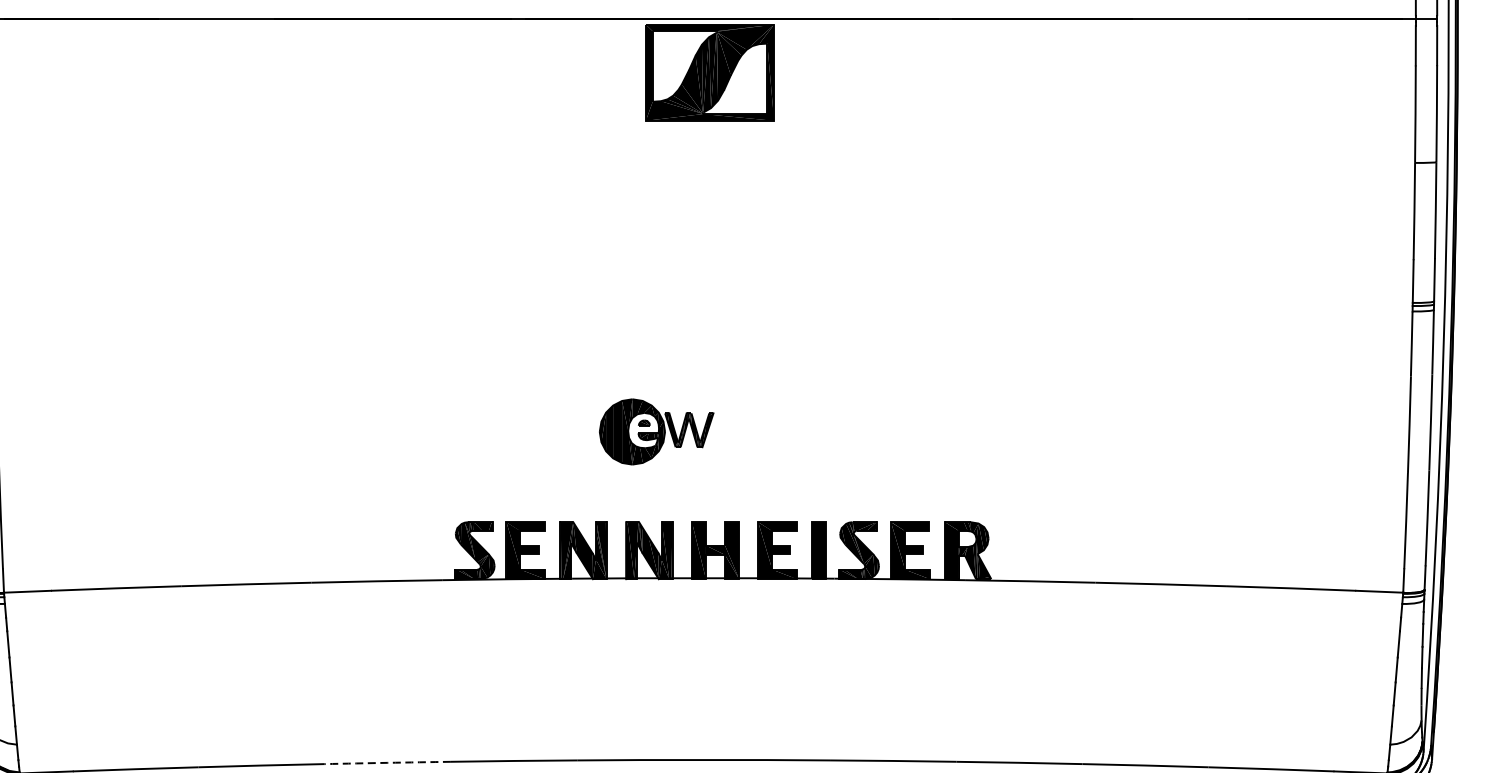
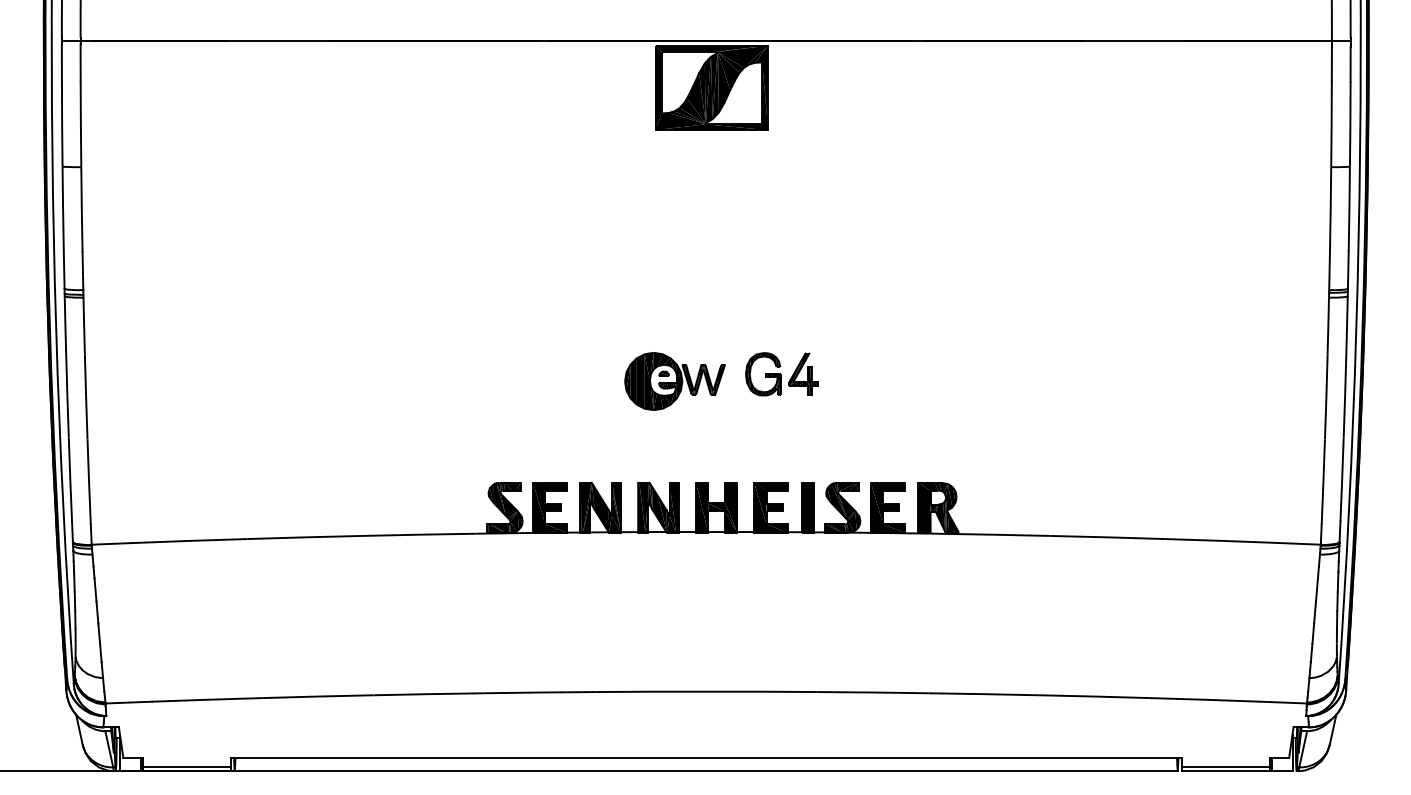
part: (789, 398) -> (781, 374), added
part: (656, 431) -> (674, 381), moved
arc: (387, 763) -> (428, 694), dashed -> solid

